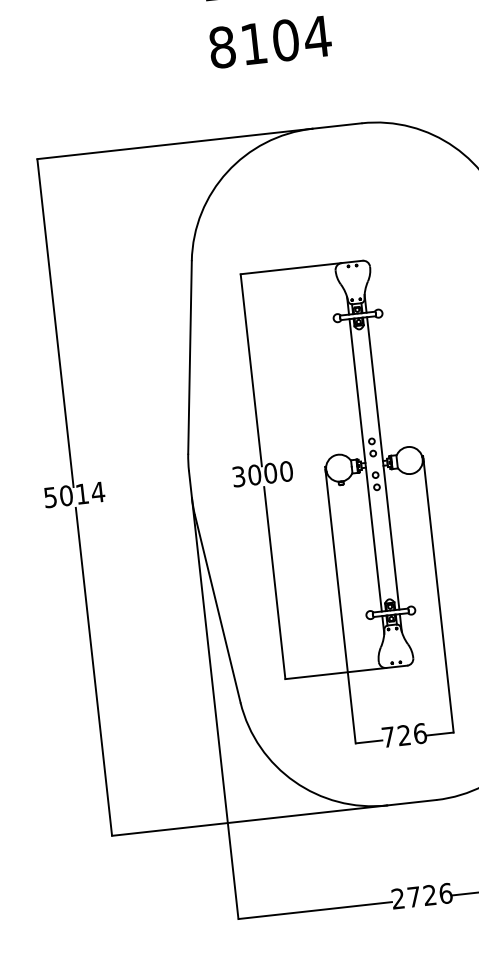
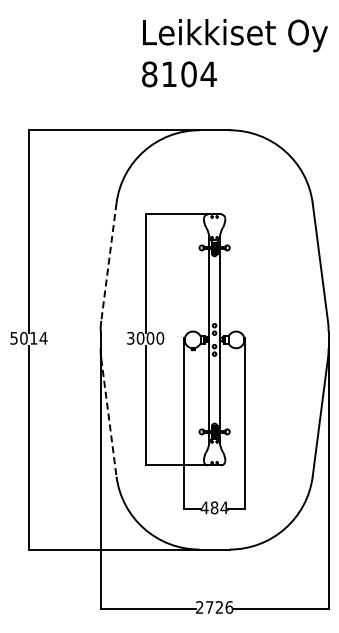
line: (189, 358) -> (108, 262), solid -> dashed
line: (218, 609) -> (109, 418), solid -> dashed
text: (404, 734) -> (214, 507), 726 -> 484

